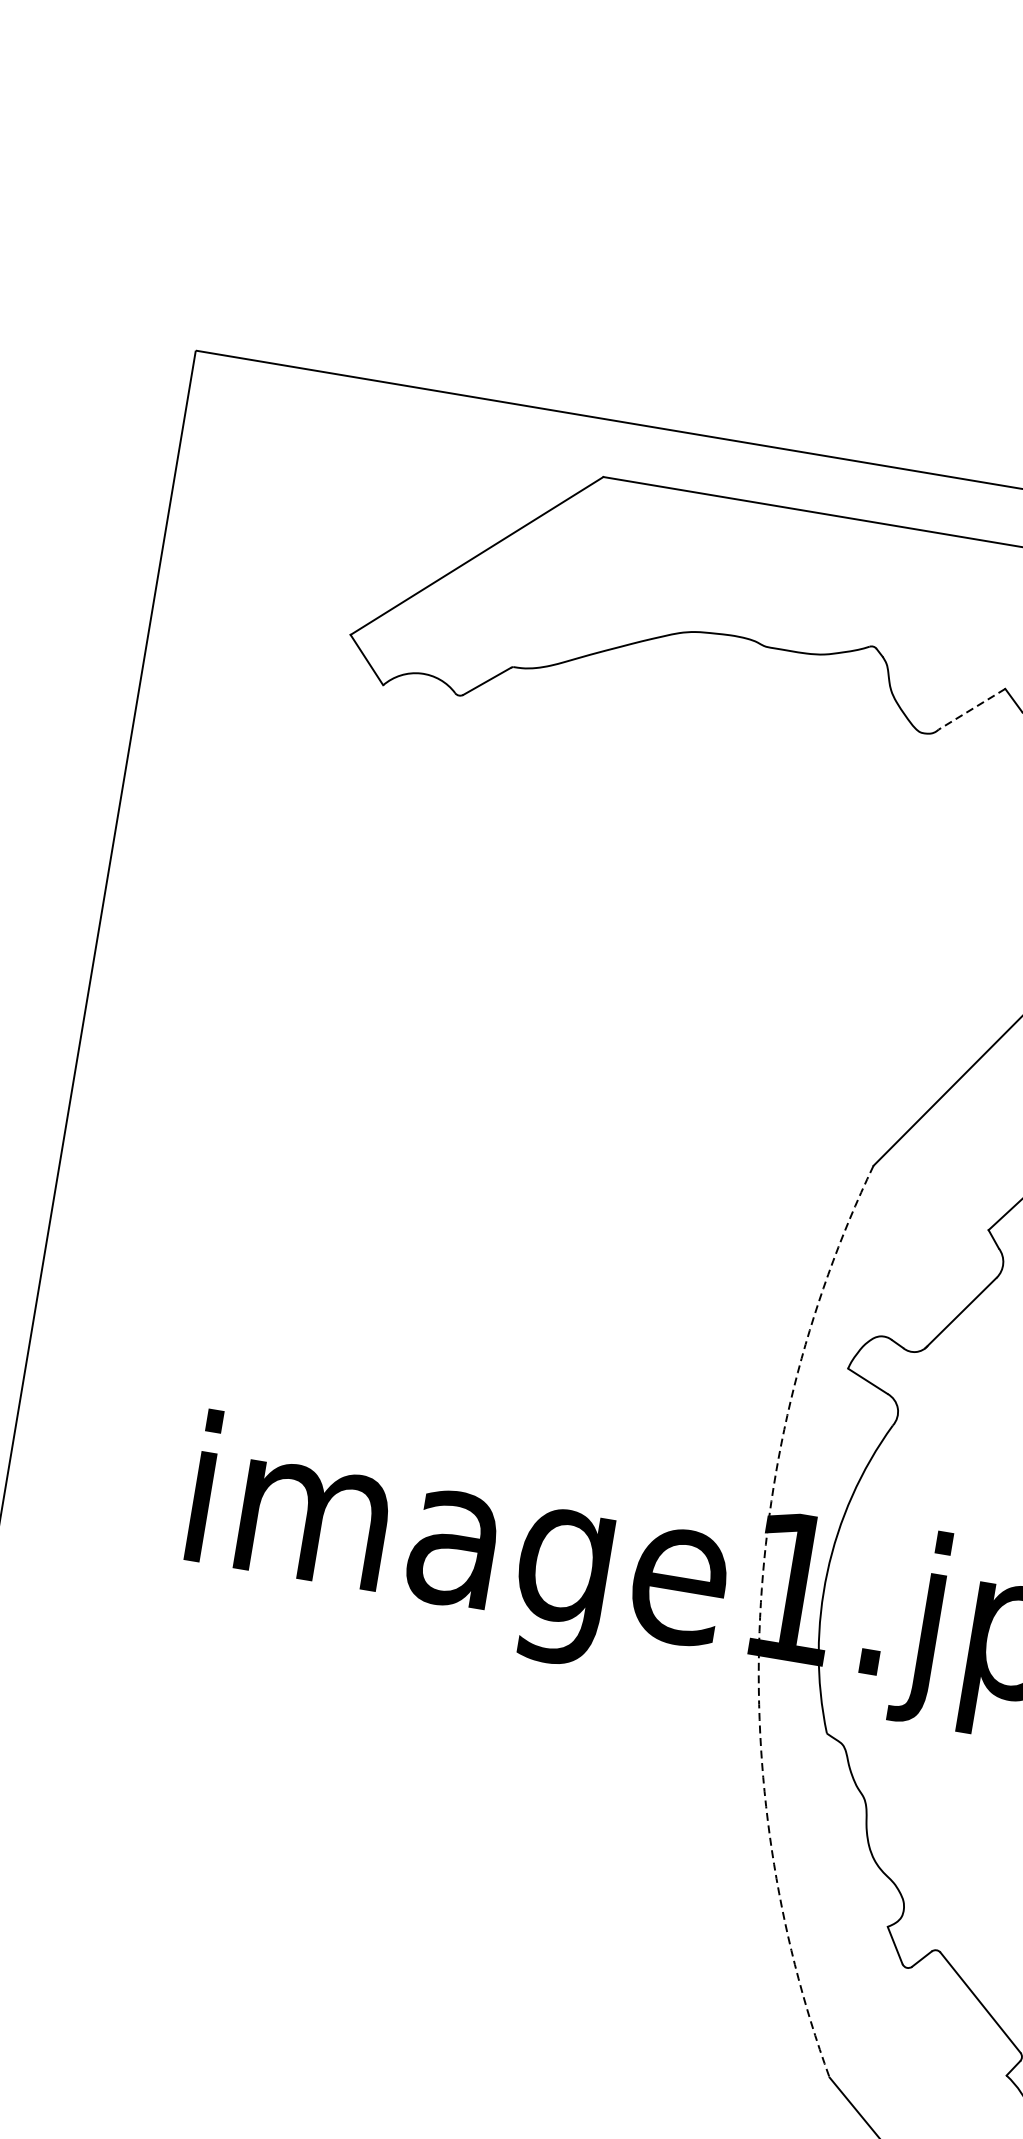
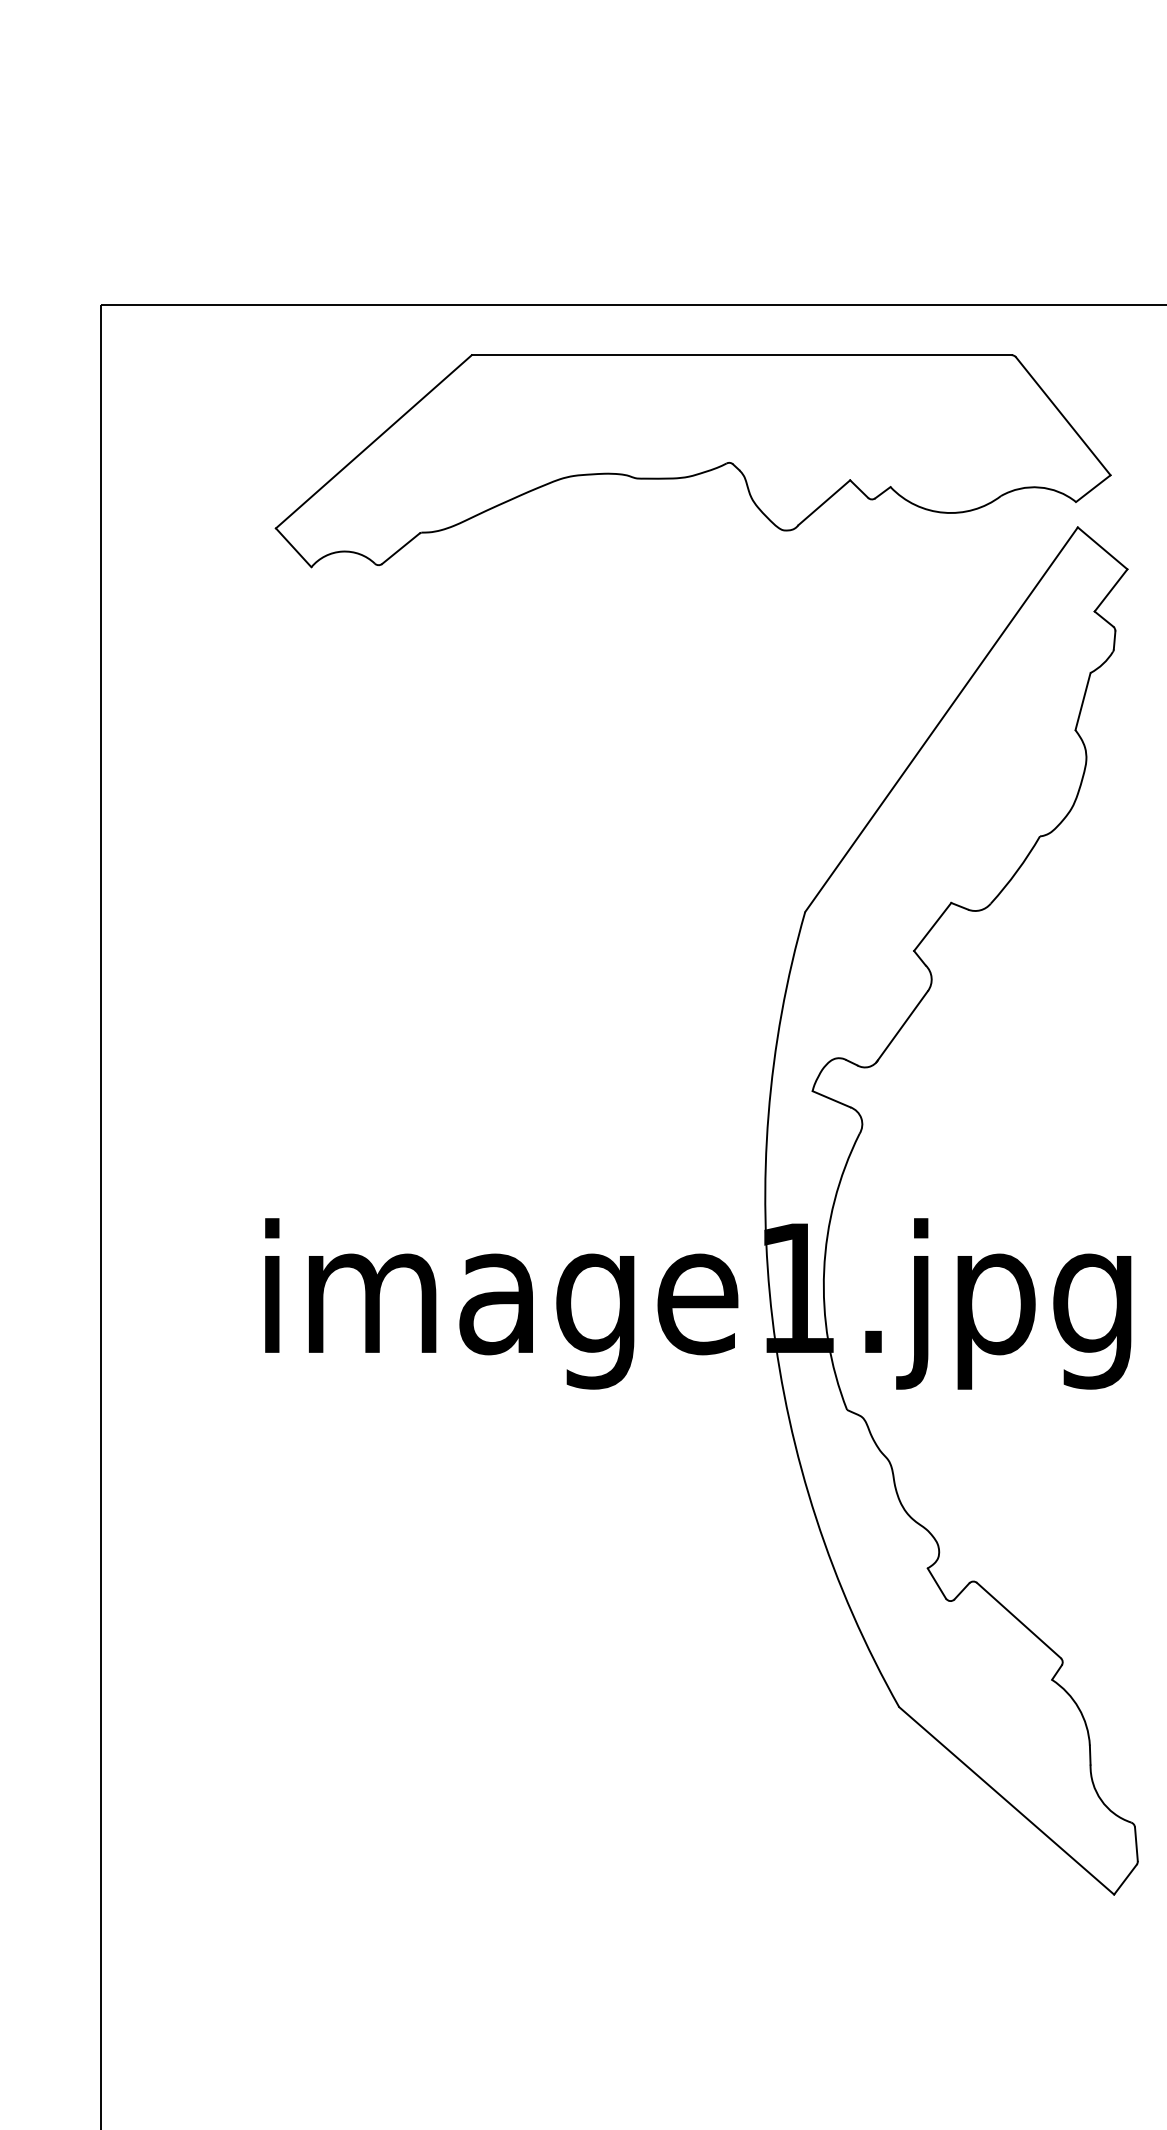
line: (970, 709) -> (823, 503), dashed -> solid
arc: (760, 1617) -> (772, 1319), dashed -> solid

